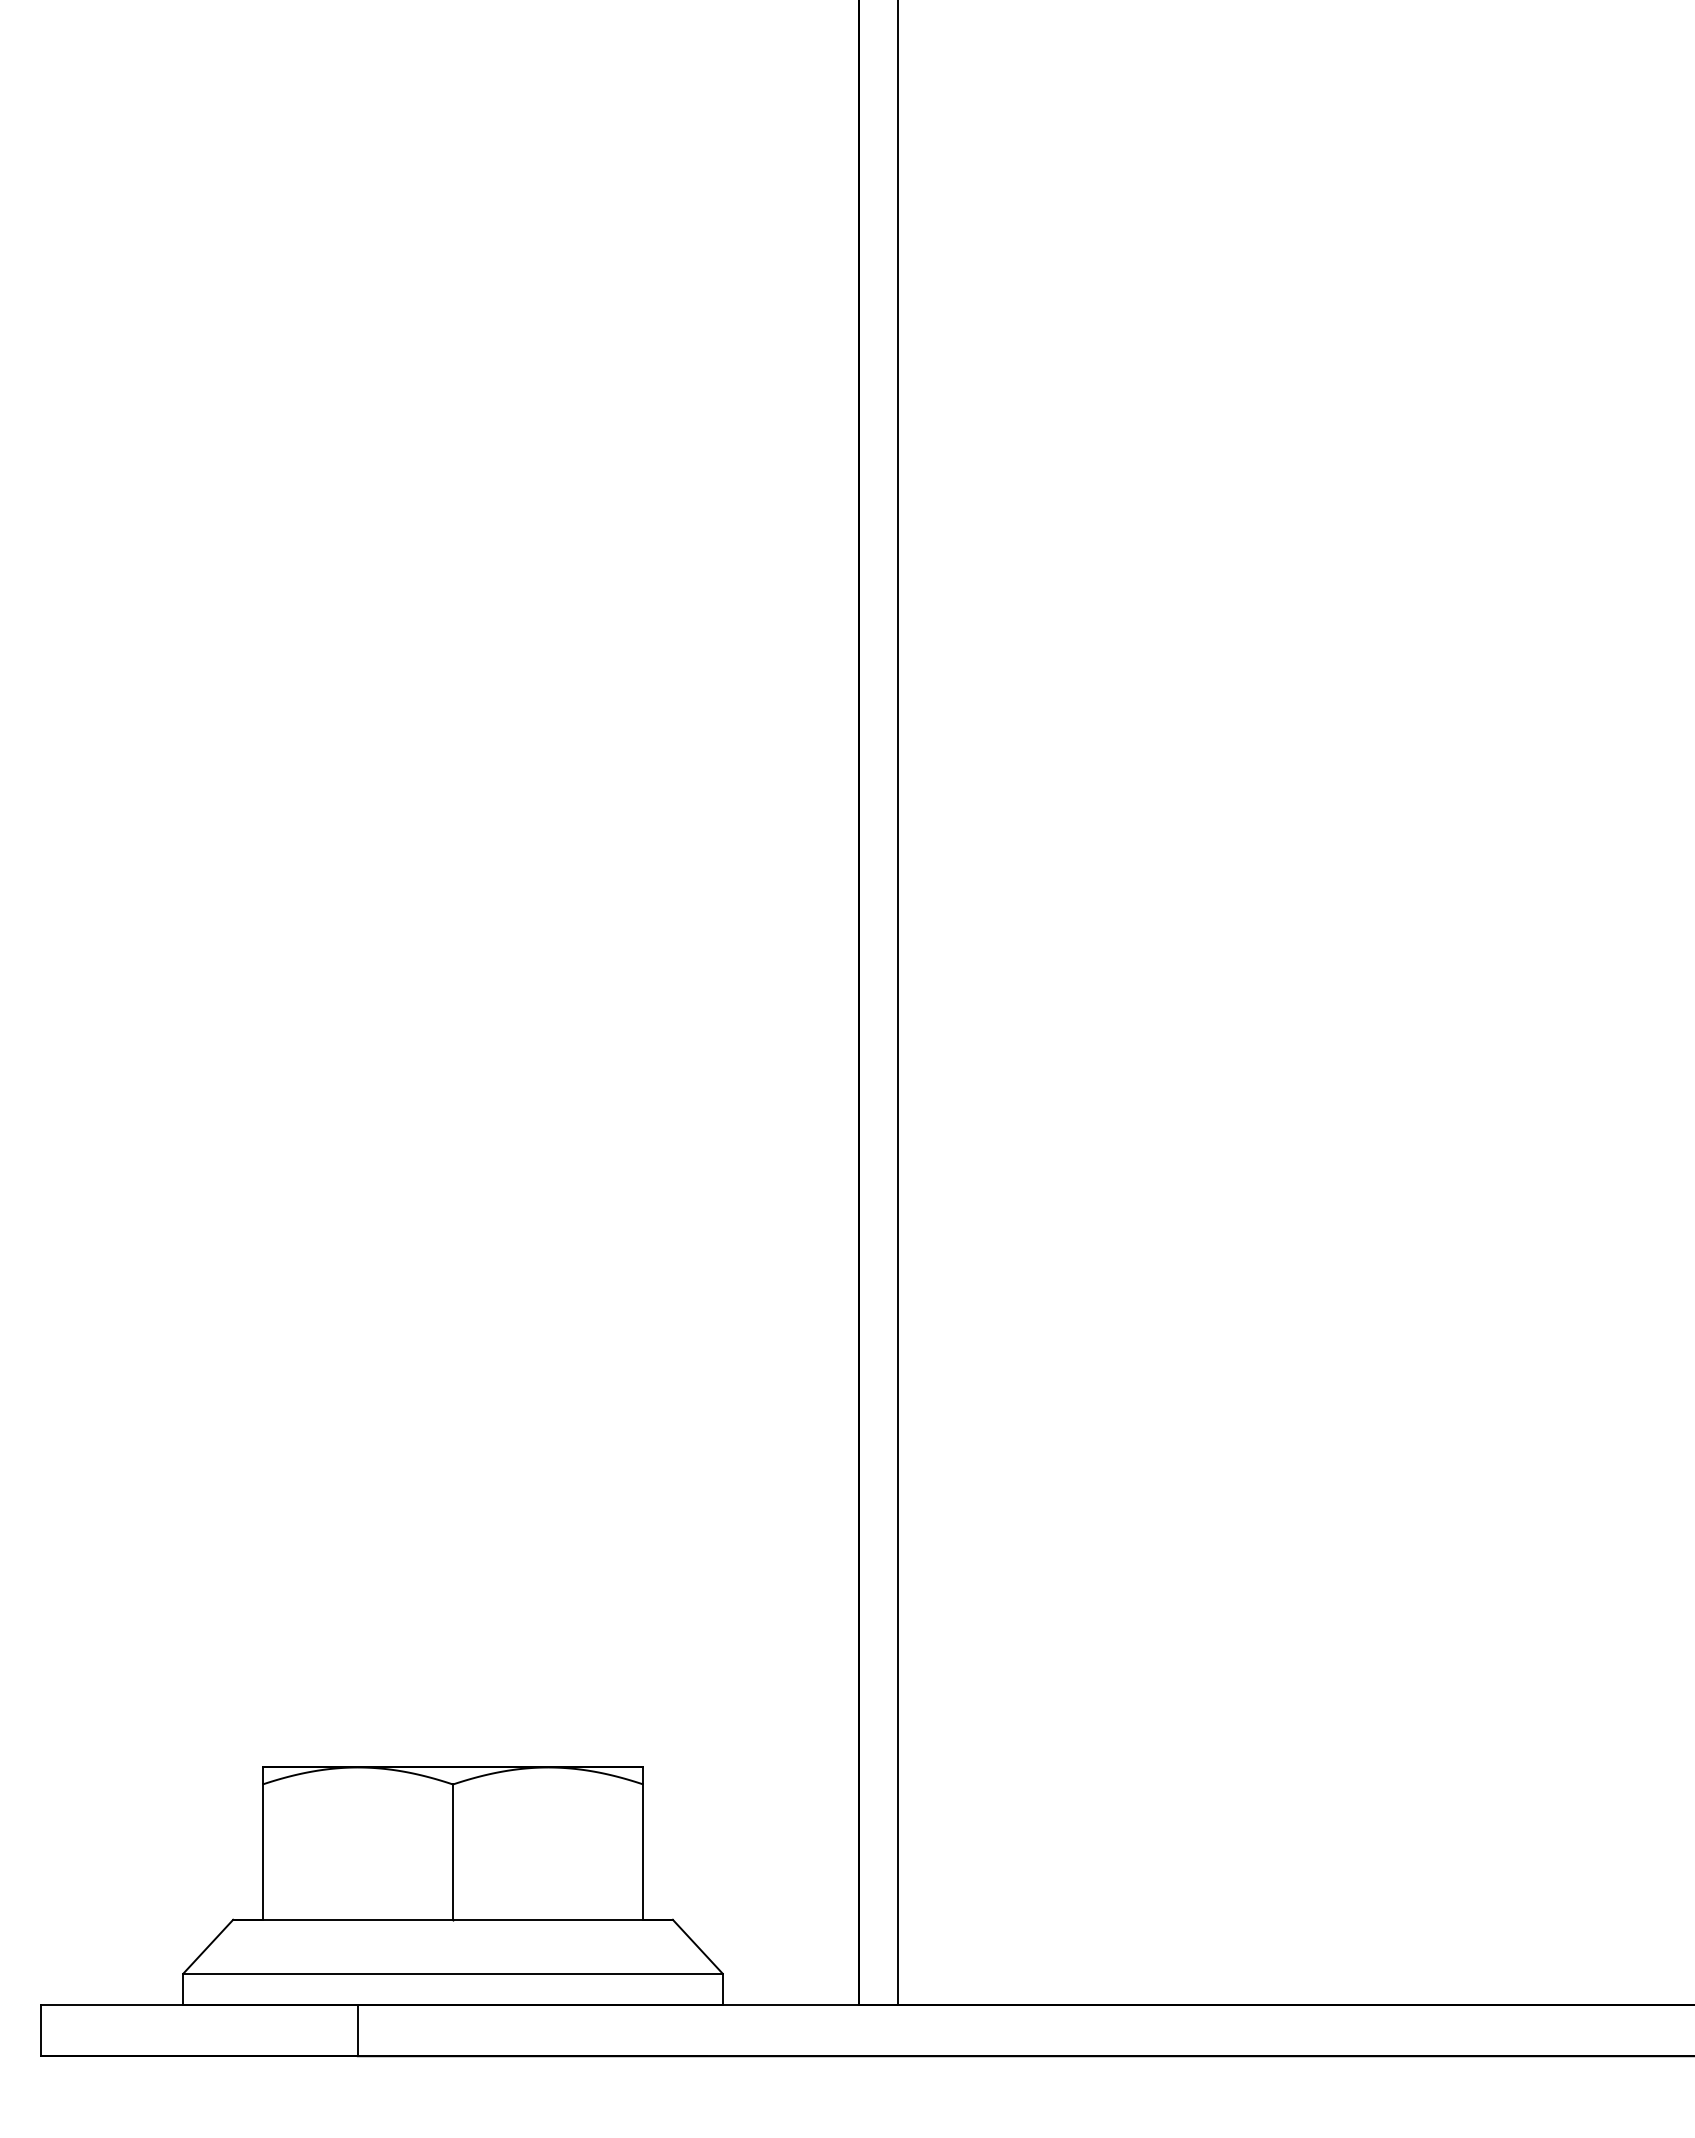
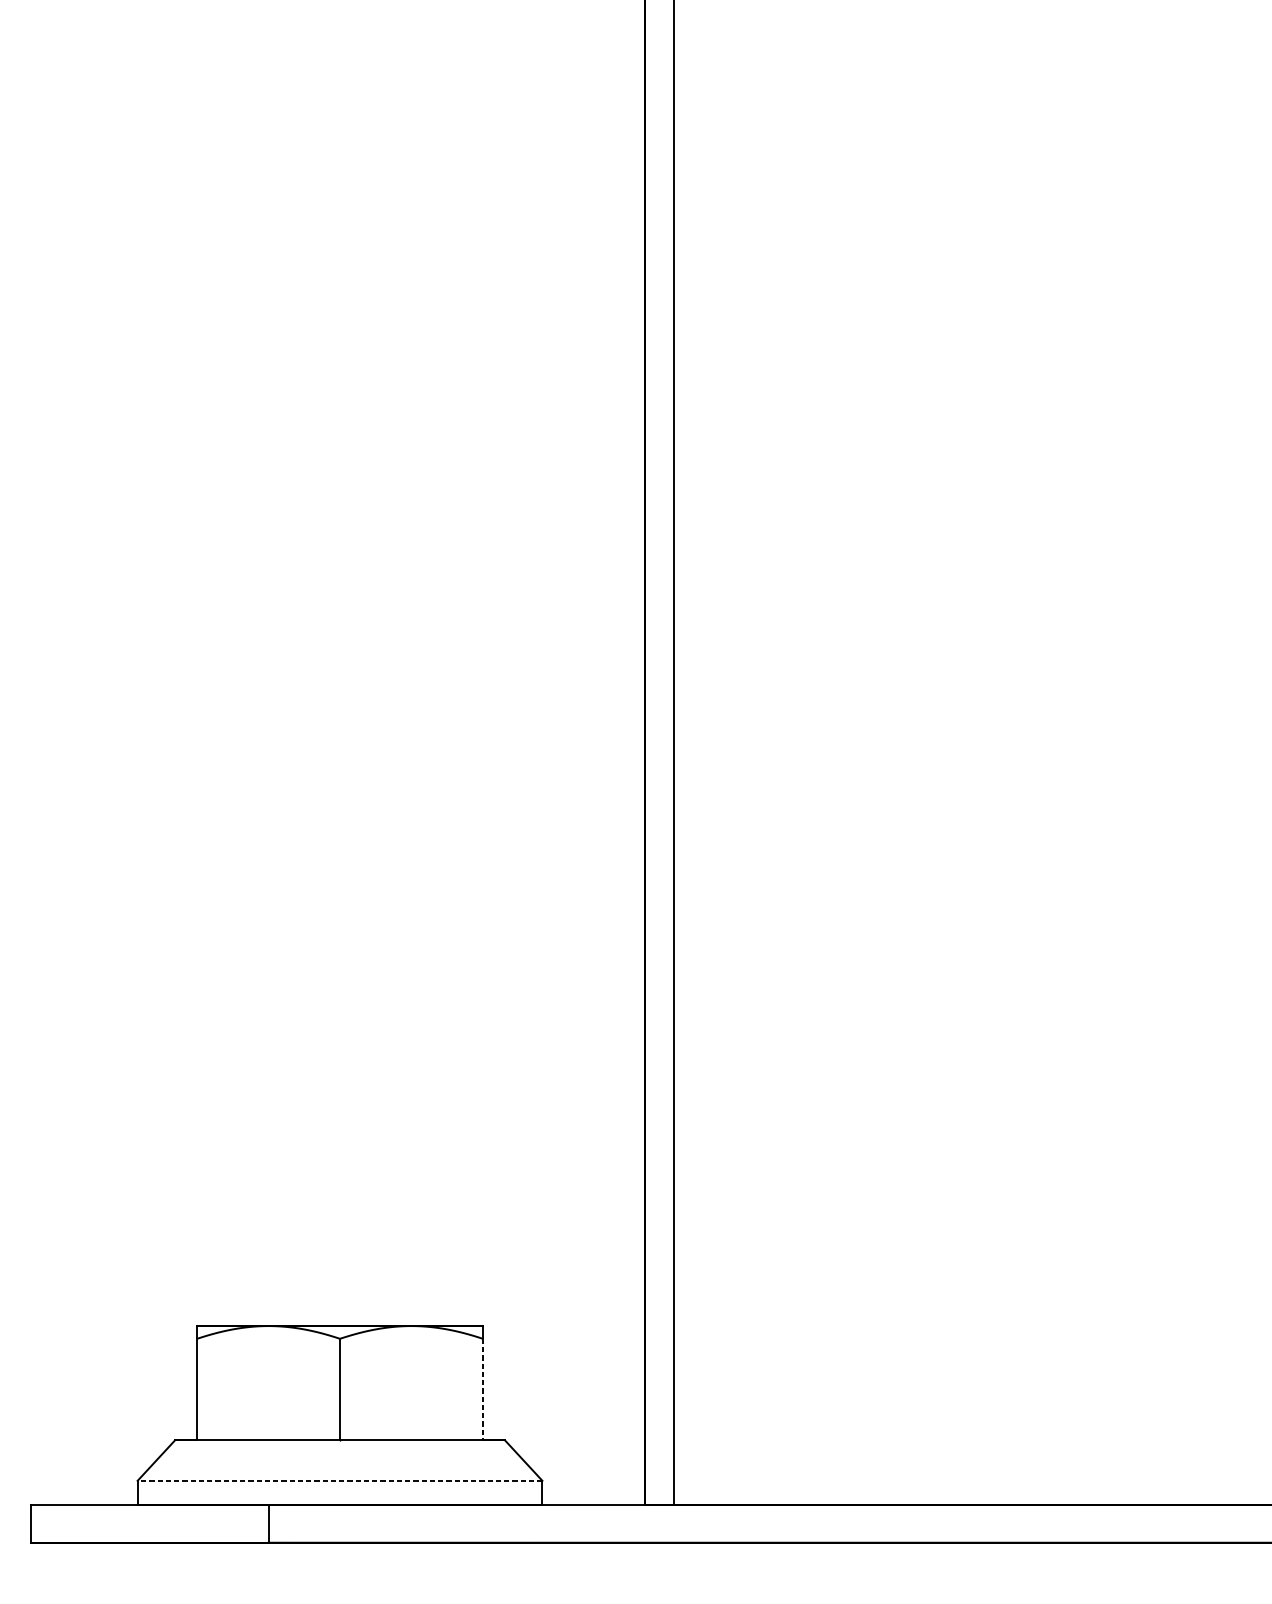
line: (643, 1852) -> (482, 1389), solid -> dashed
line: (453, 1973) -> (340, 1480), solid -> dashed

